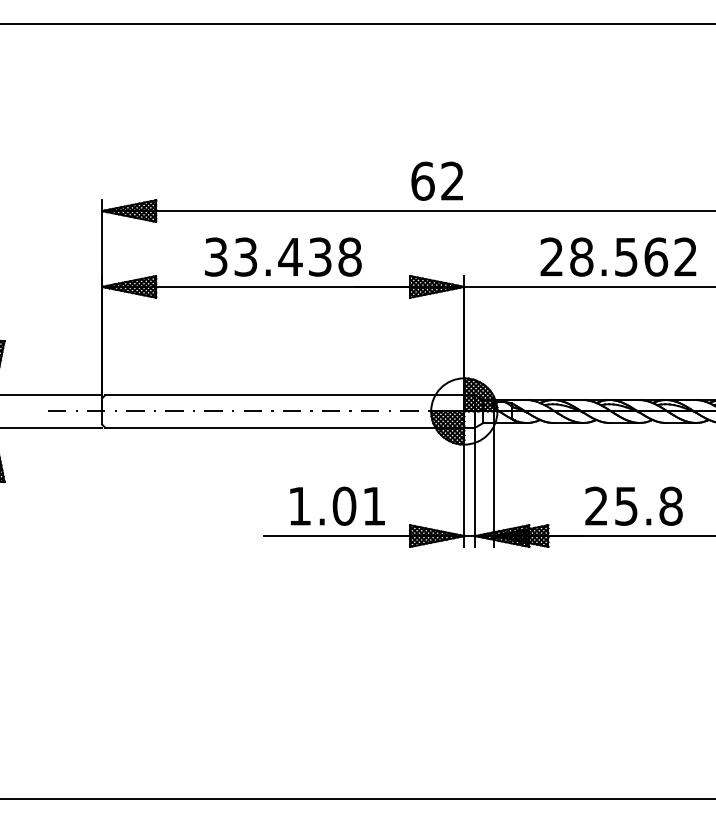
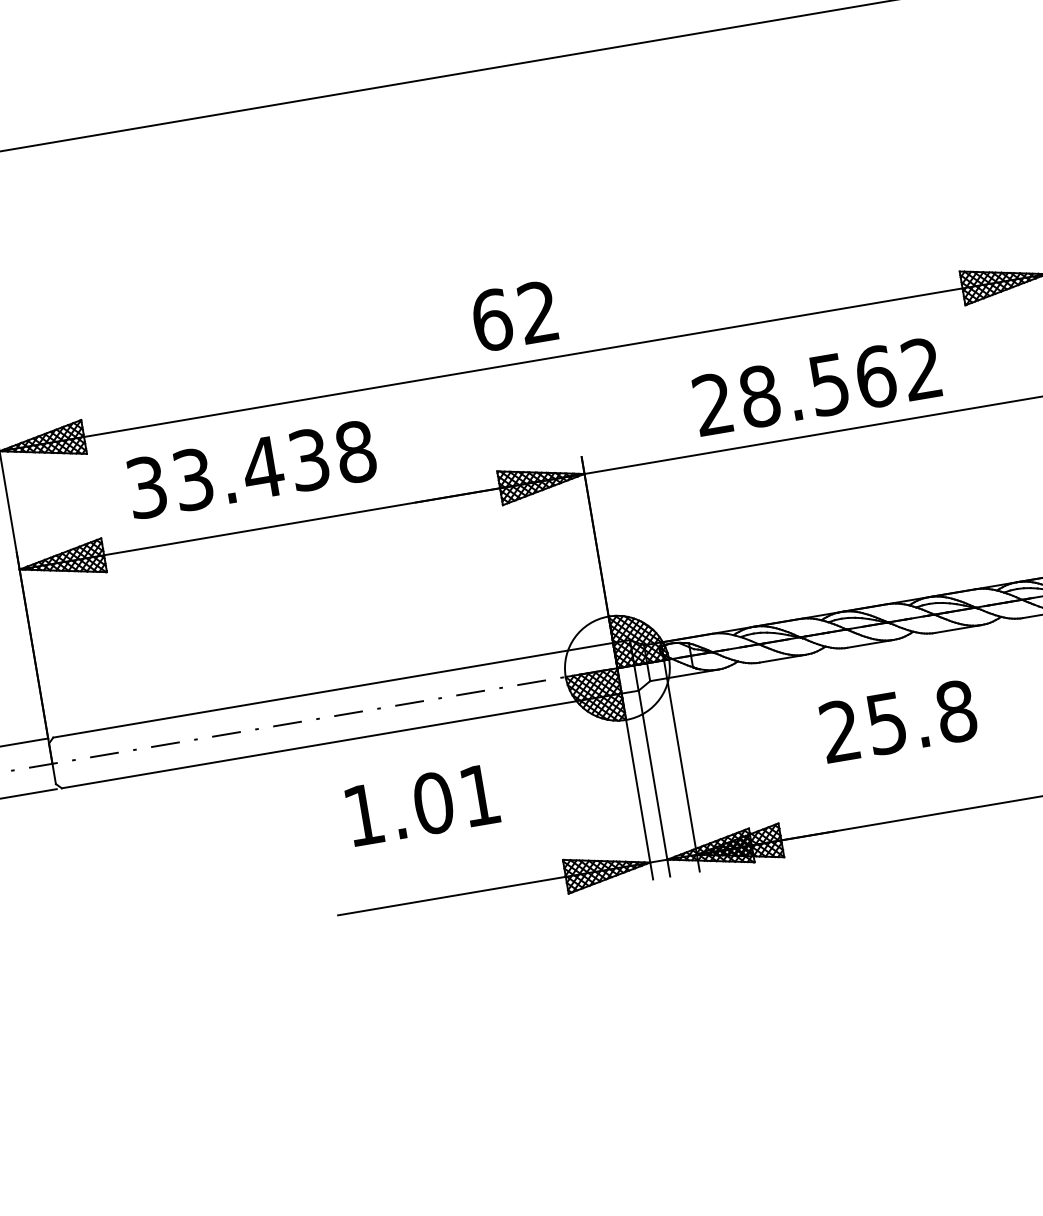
text: (283, 256) -> (251, 468), moved
text: (337, 505) -> (422, 803), moved
text: (633, 505) -> (897, 720), moved

